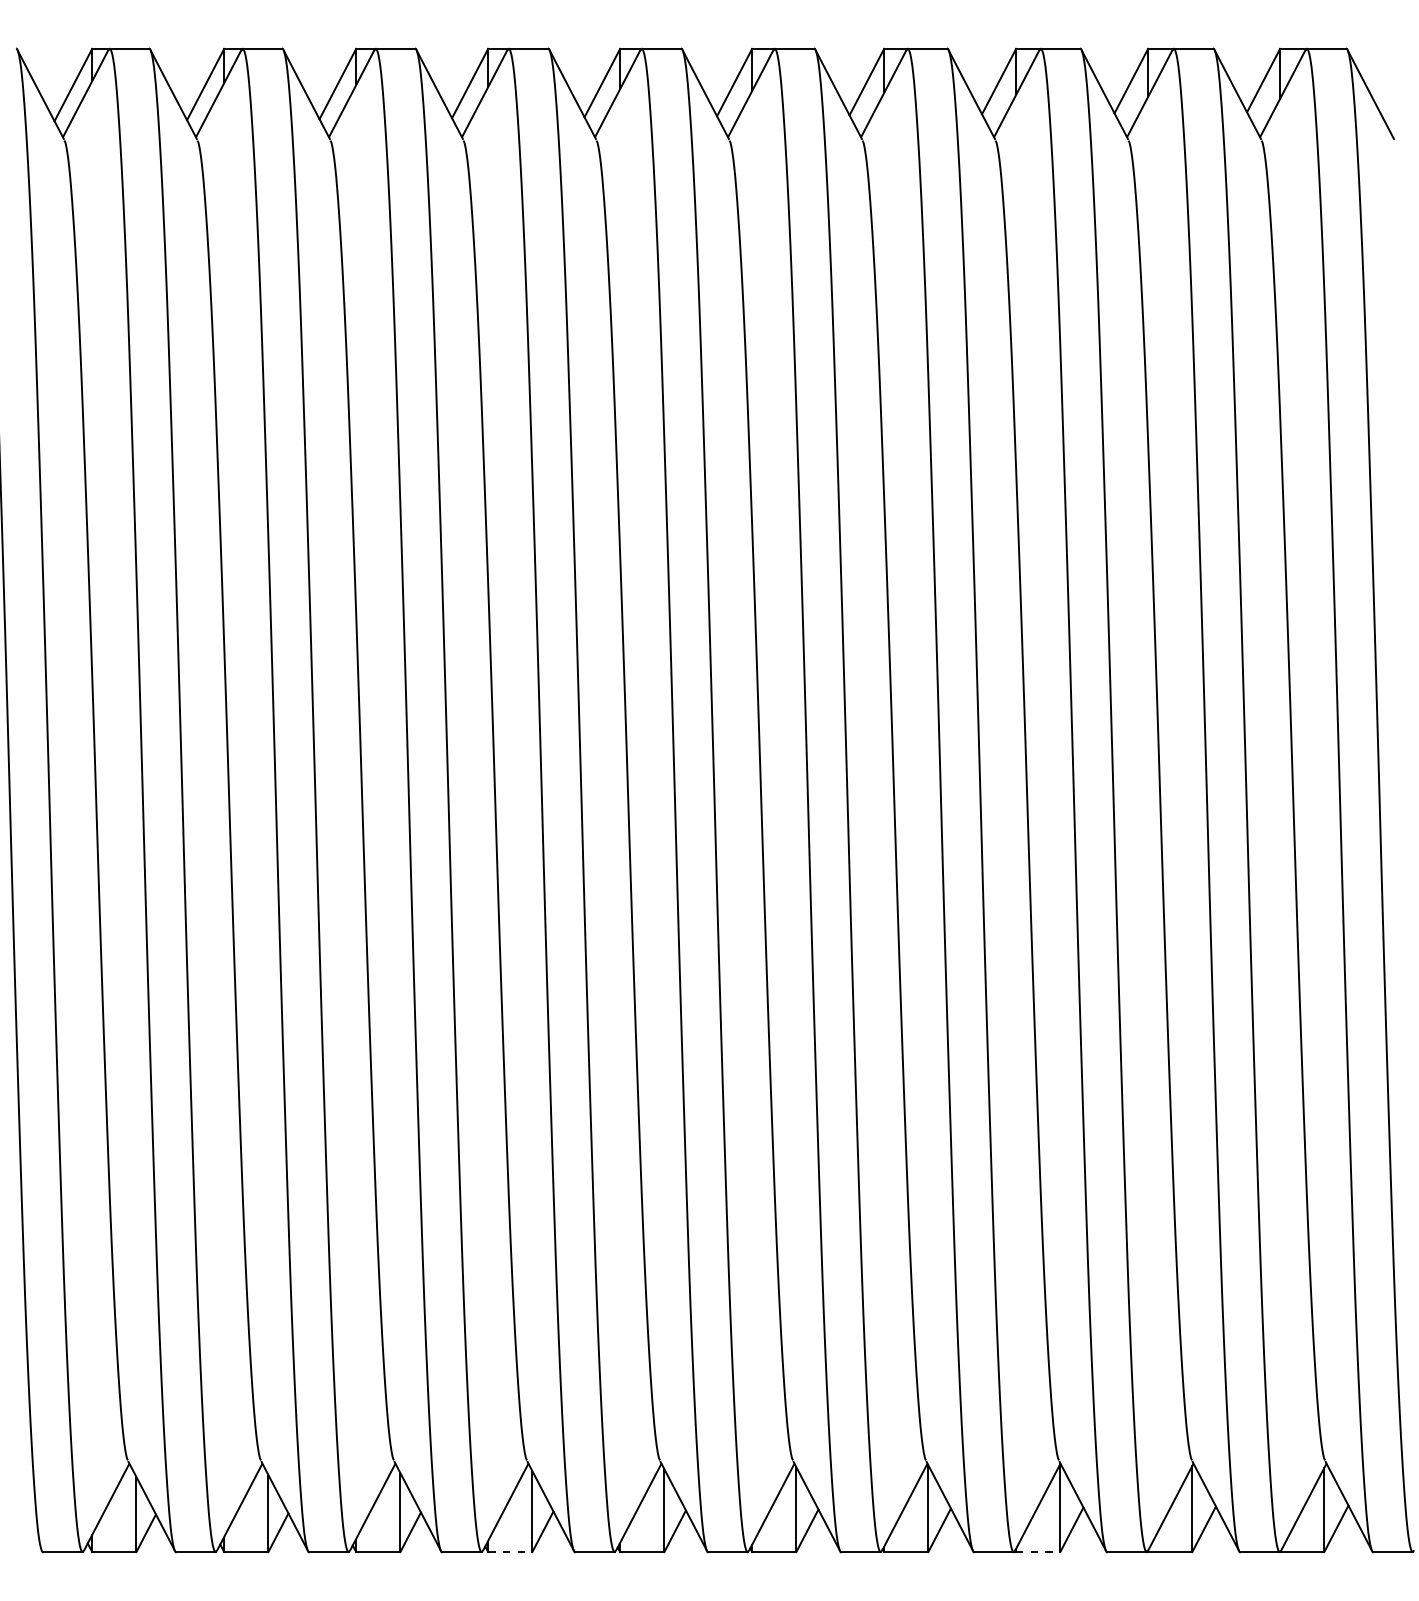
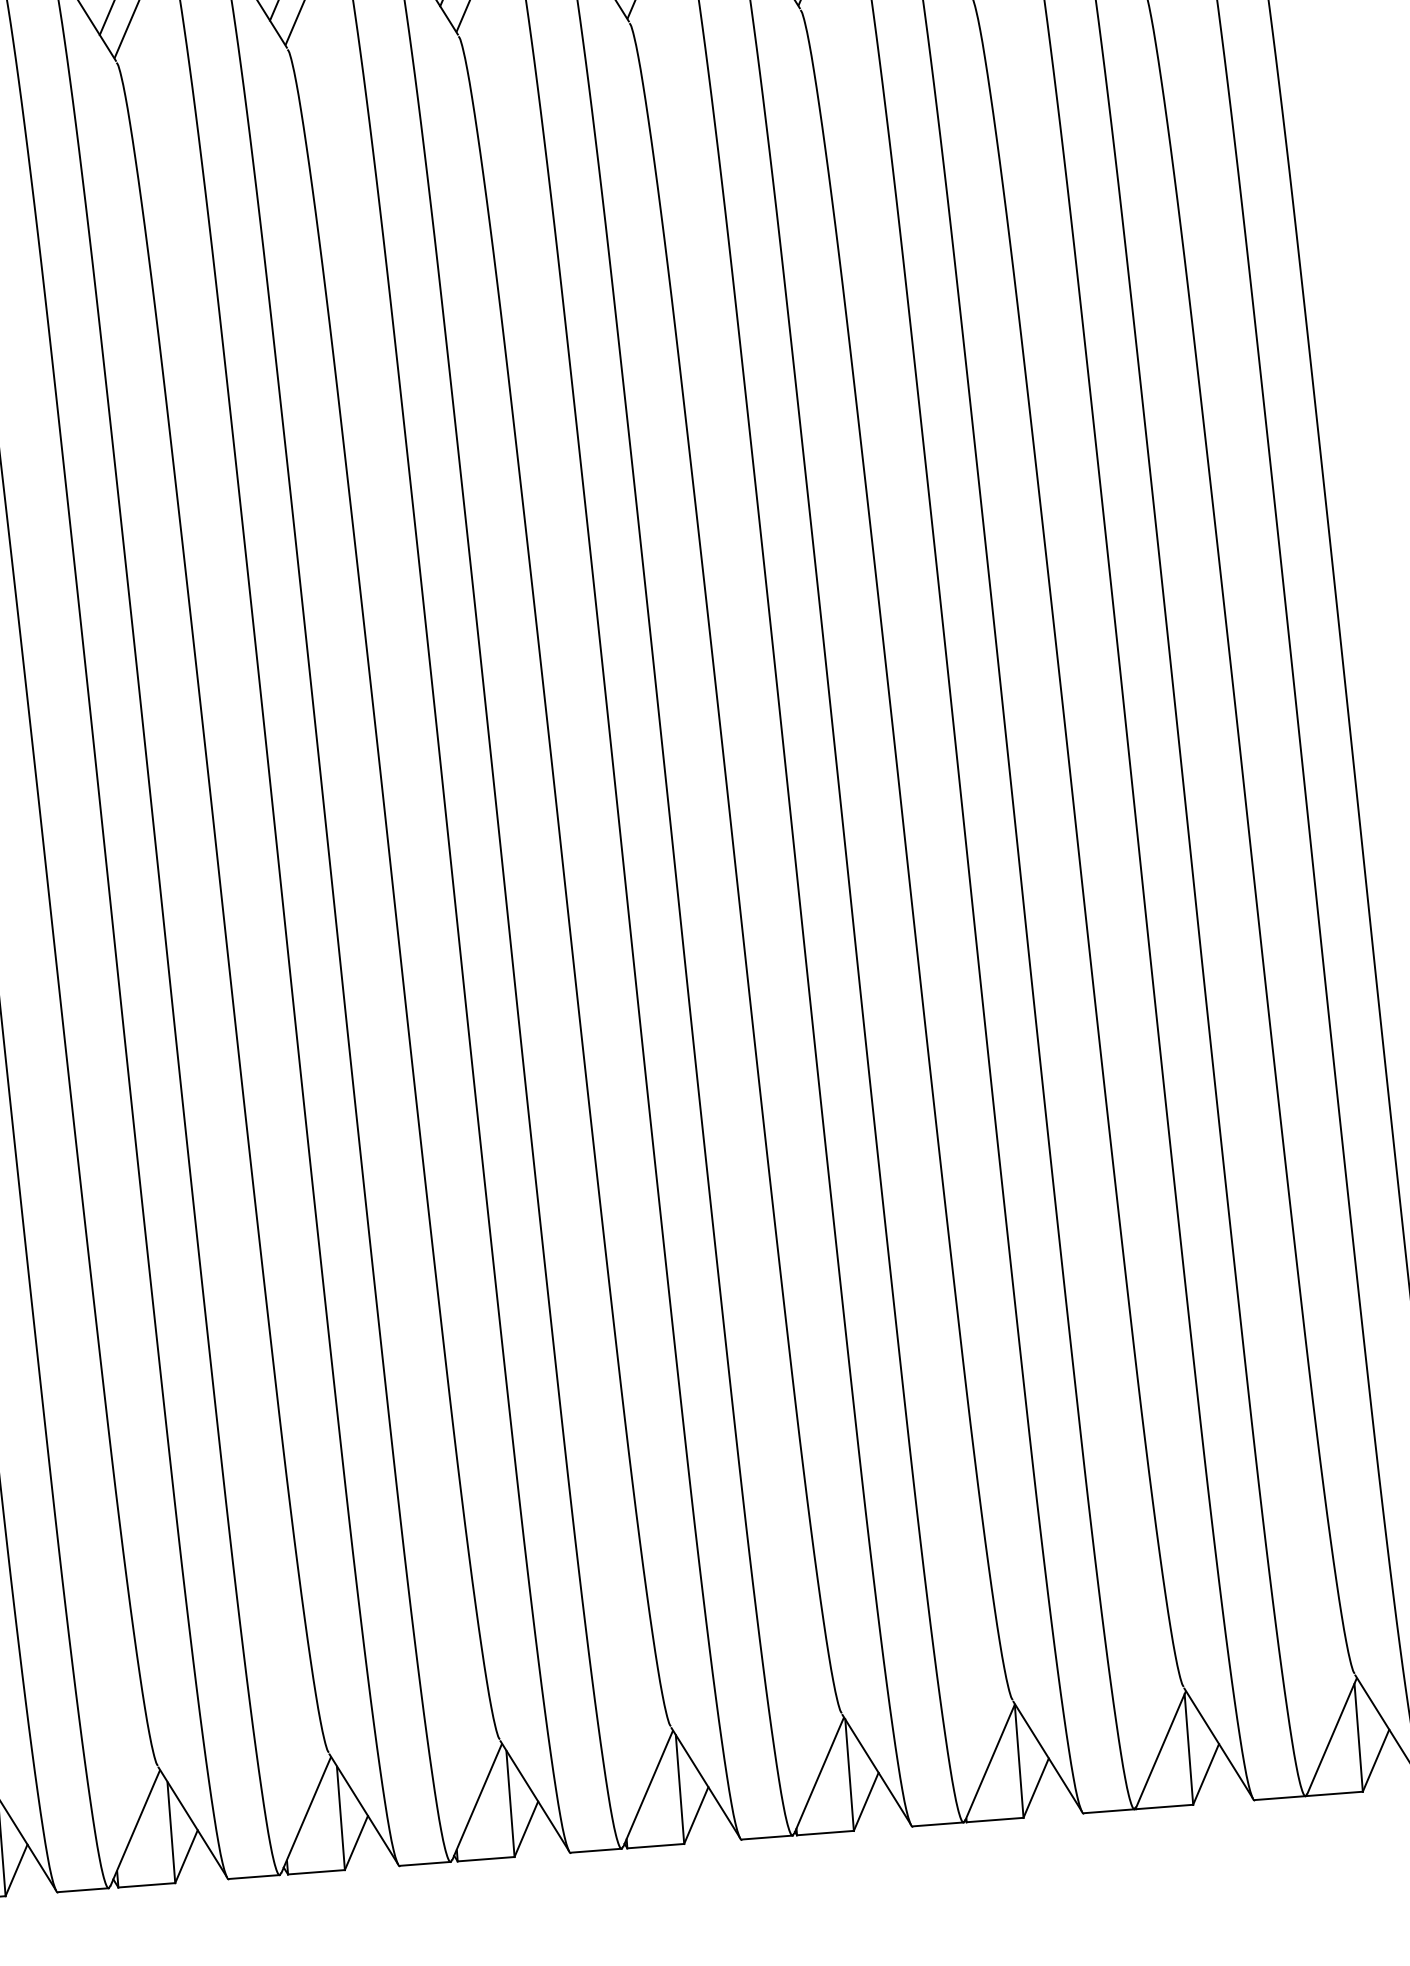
line: (510, 1552) -> (316, 1872), dashed -> solid
line: (1038, 1552) -> (995, 1820), dashed -> solid

